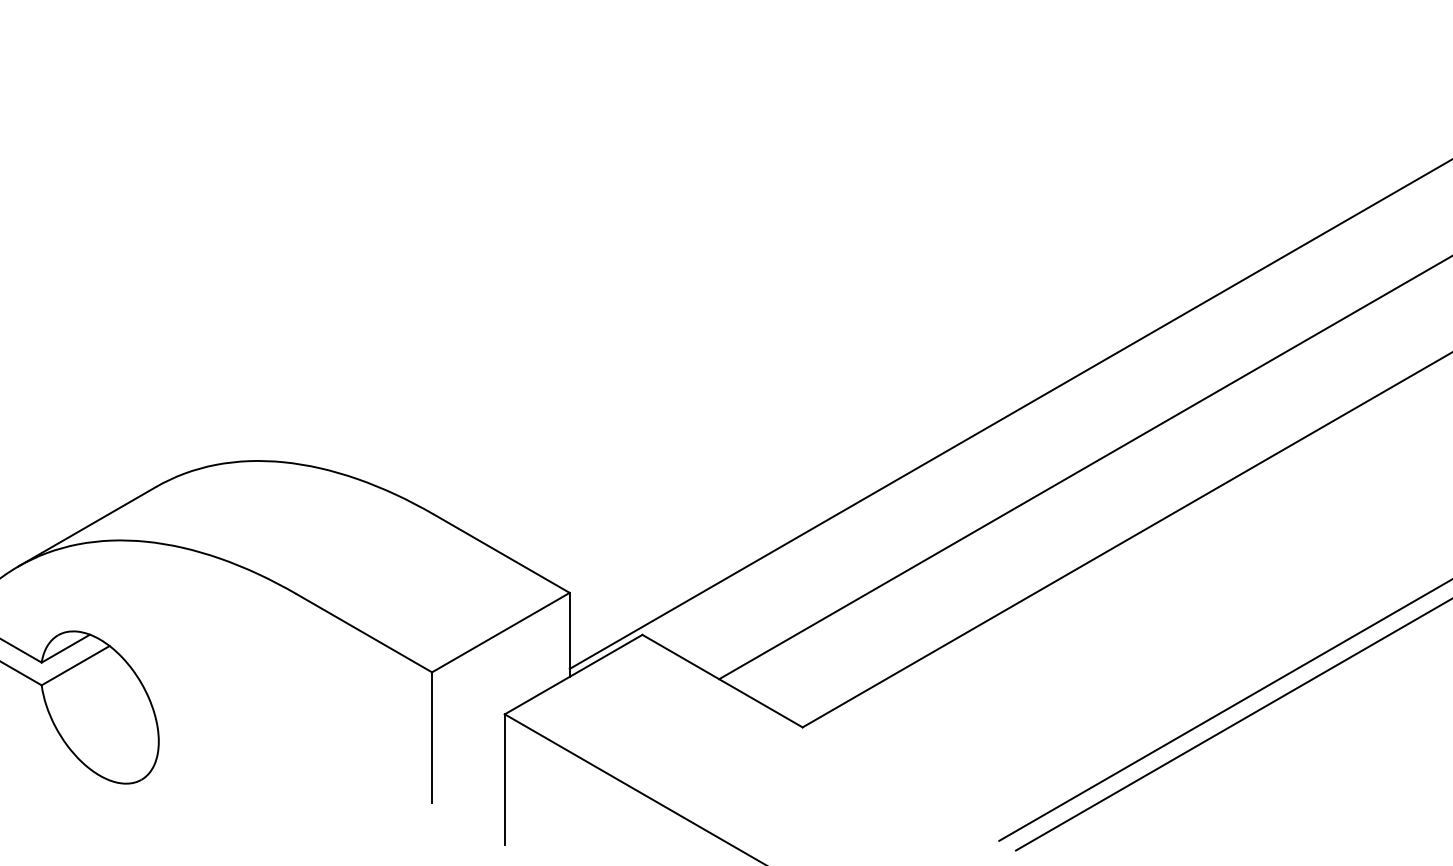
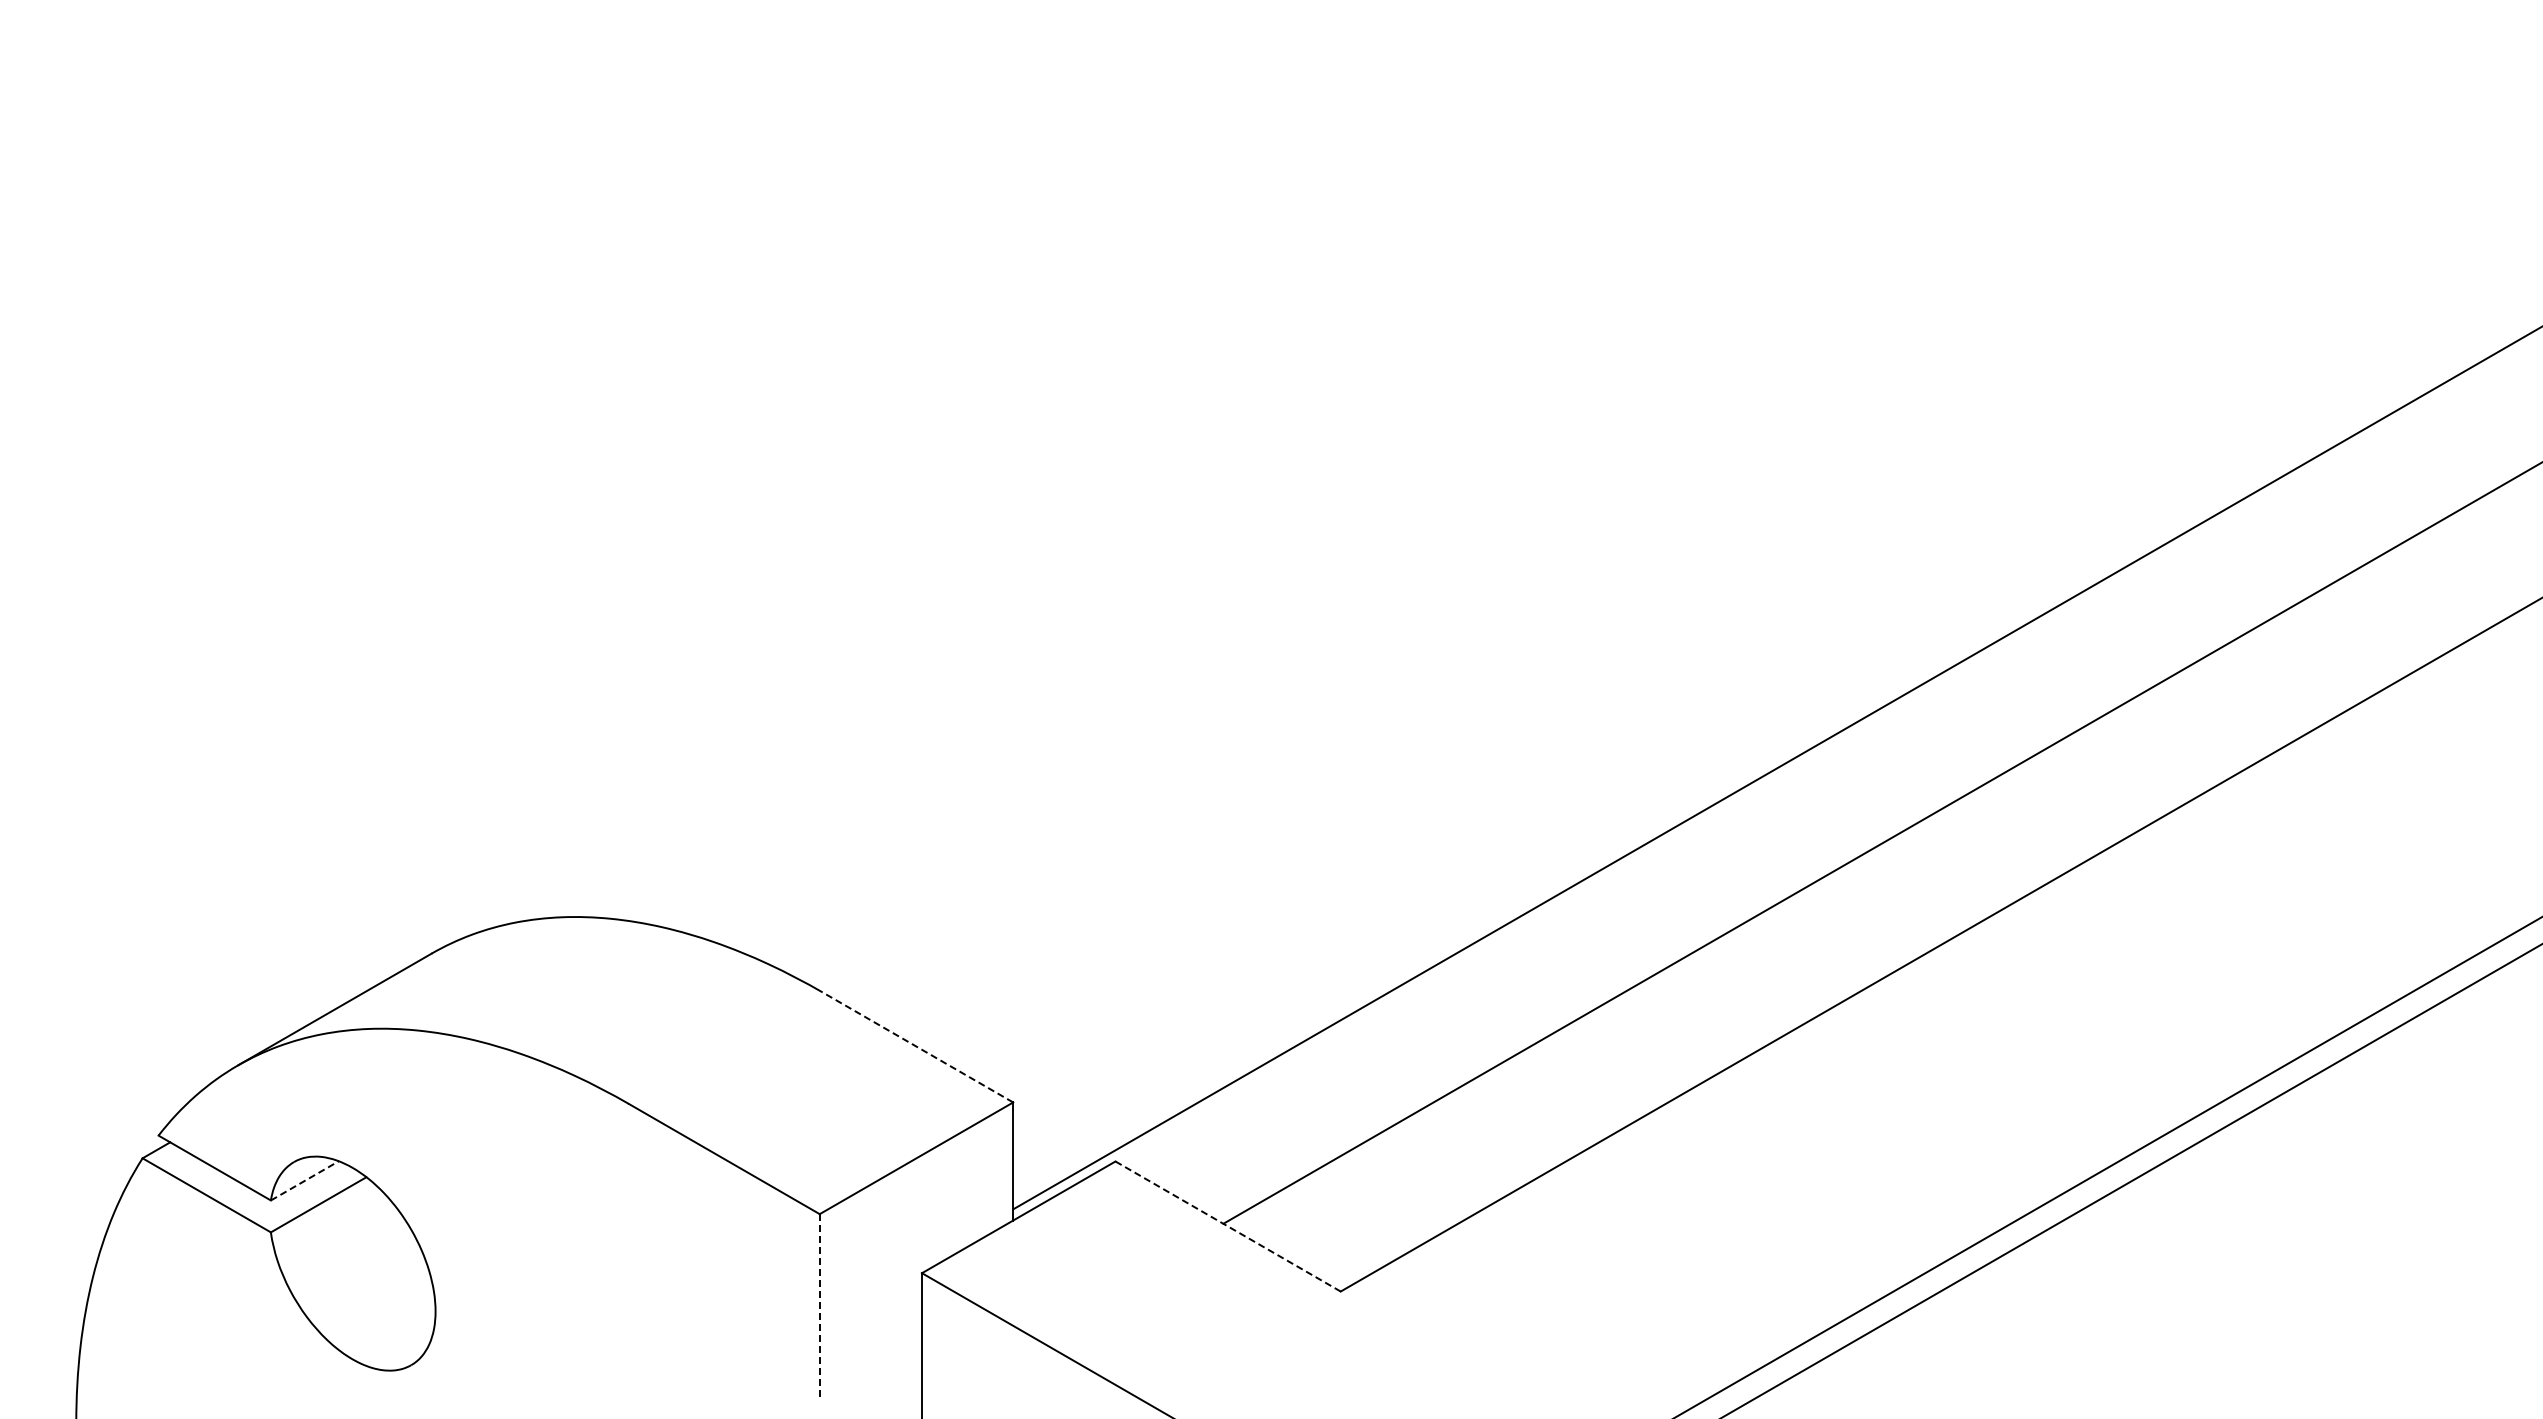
line: (501, 553) -> (917, 1047), solid -> dashed
line: (66, 648) -> (305, 1180), solid -> dashed
line: (722, 681) -> (1227, 1226), solid -> dashed
line: (431, 737) -> (819, 1305), solid -> dashed

